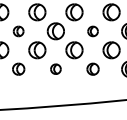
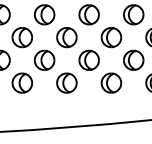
part: (18, 31) -> (21, 37), size x1.67
part: (93, 31) -> (111, 37), size x1.67
part: (18, 68) -> (21, 82), size x1.43
part: (55, 68) -> (66, 82), size x1.67
part: (93, 68) -> (111, 82), size x1.43

